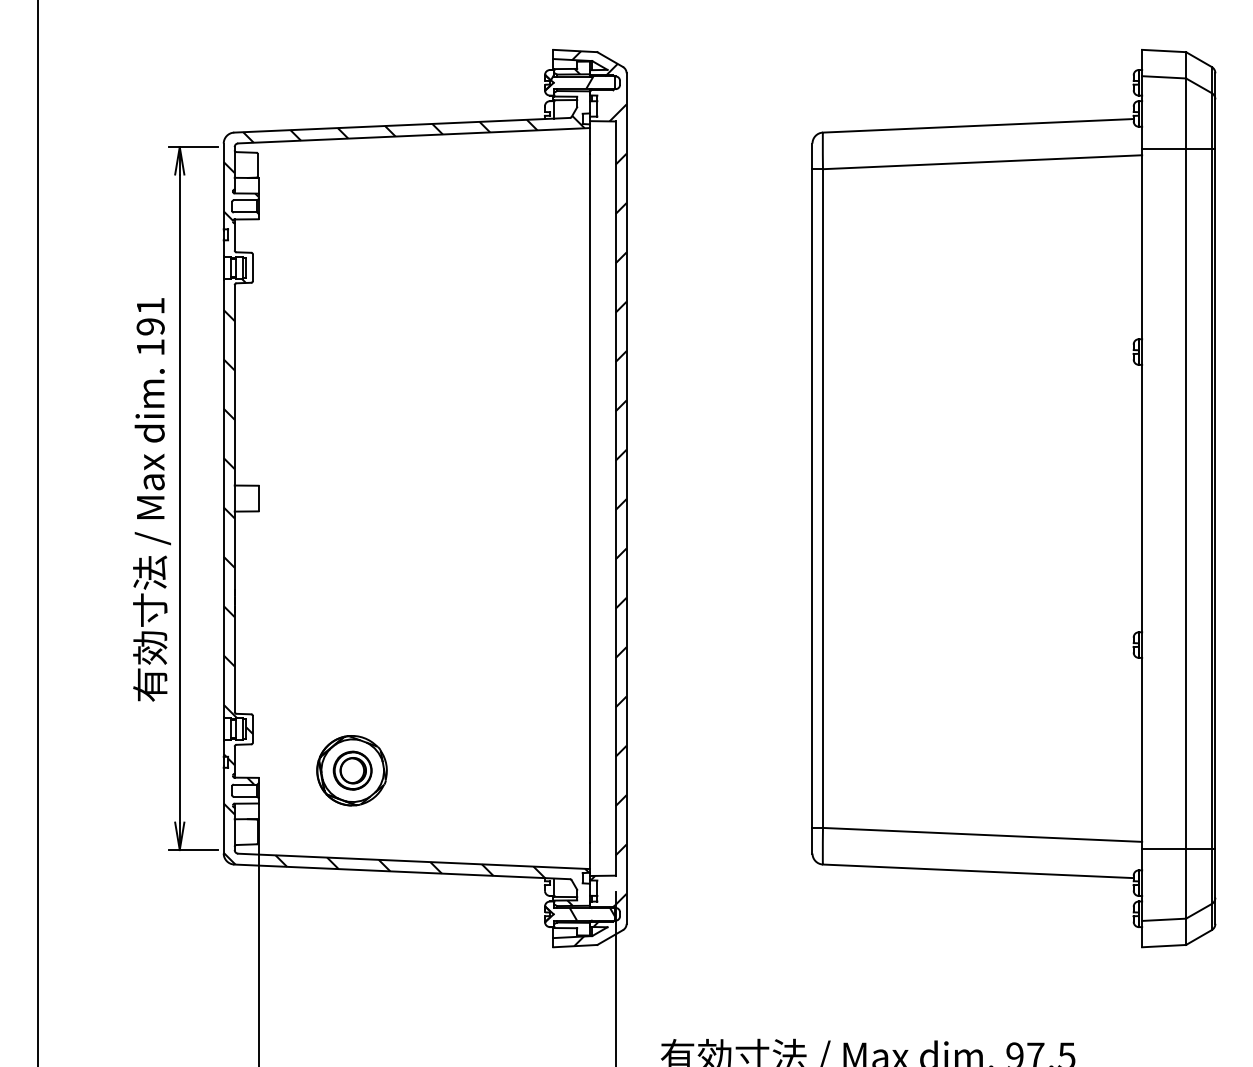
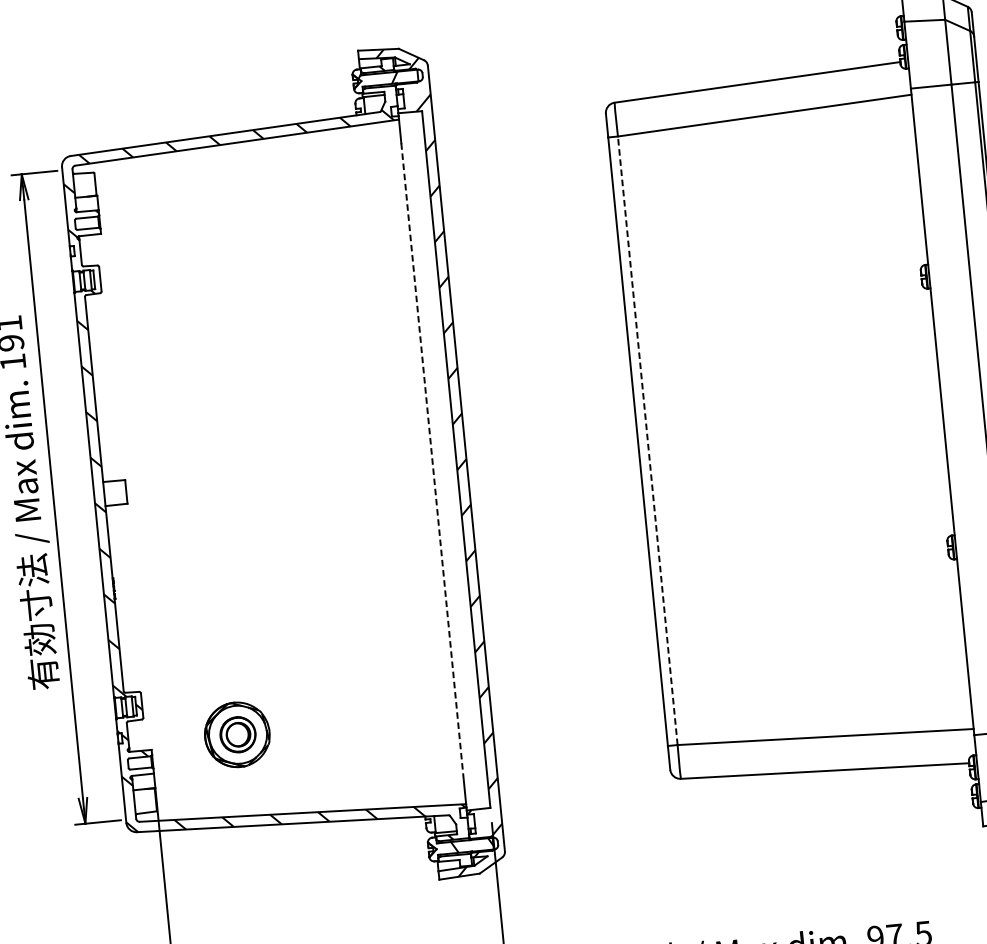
line: (590, 498) -> (433, 461), solid -> dashed
line: (822, 498) -> (647, 440), solid -> dashed

